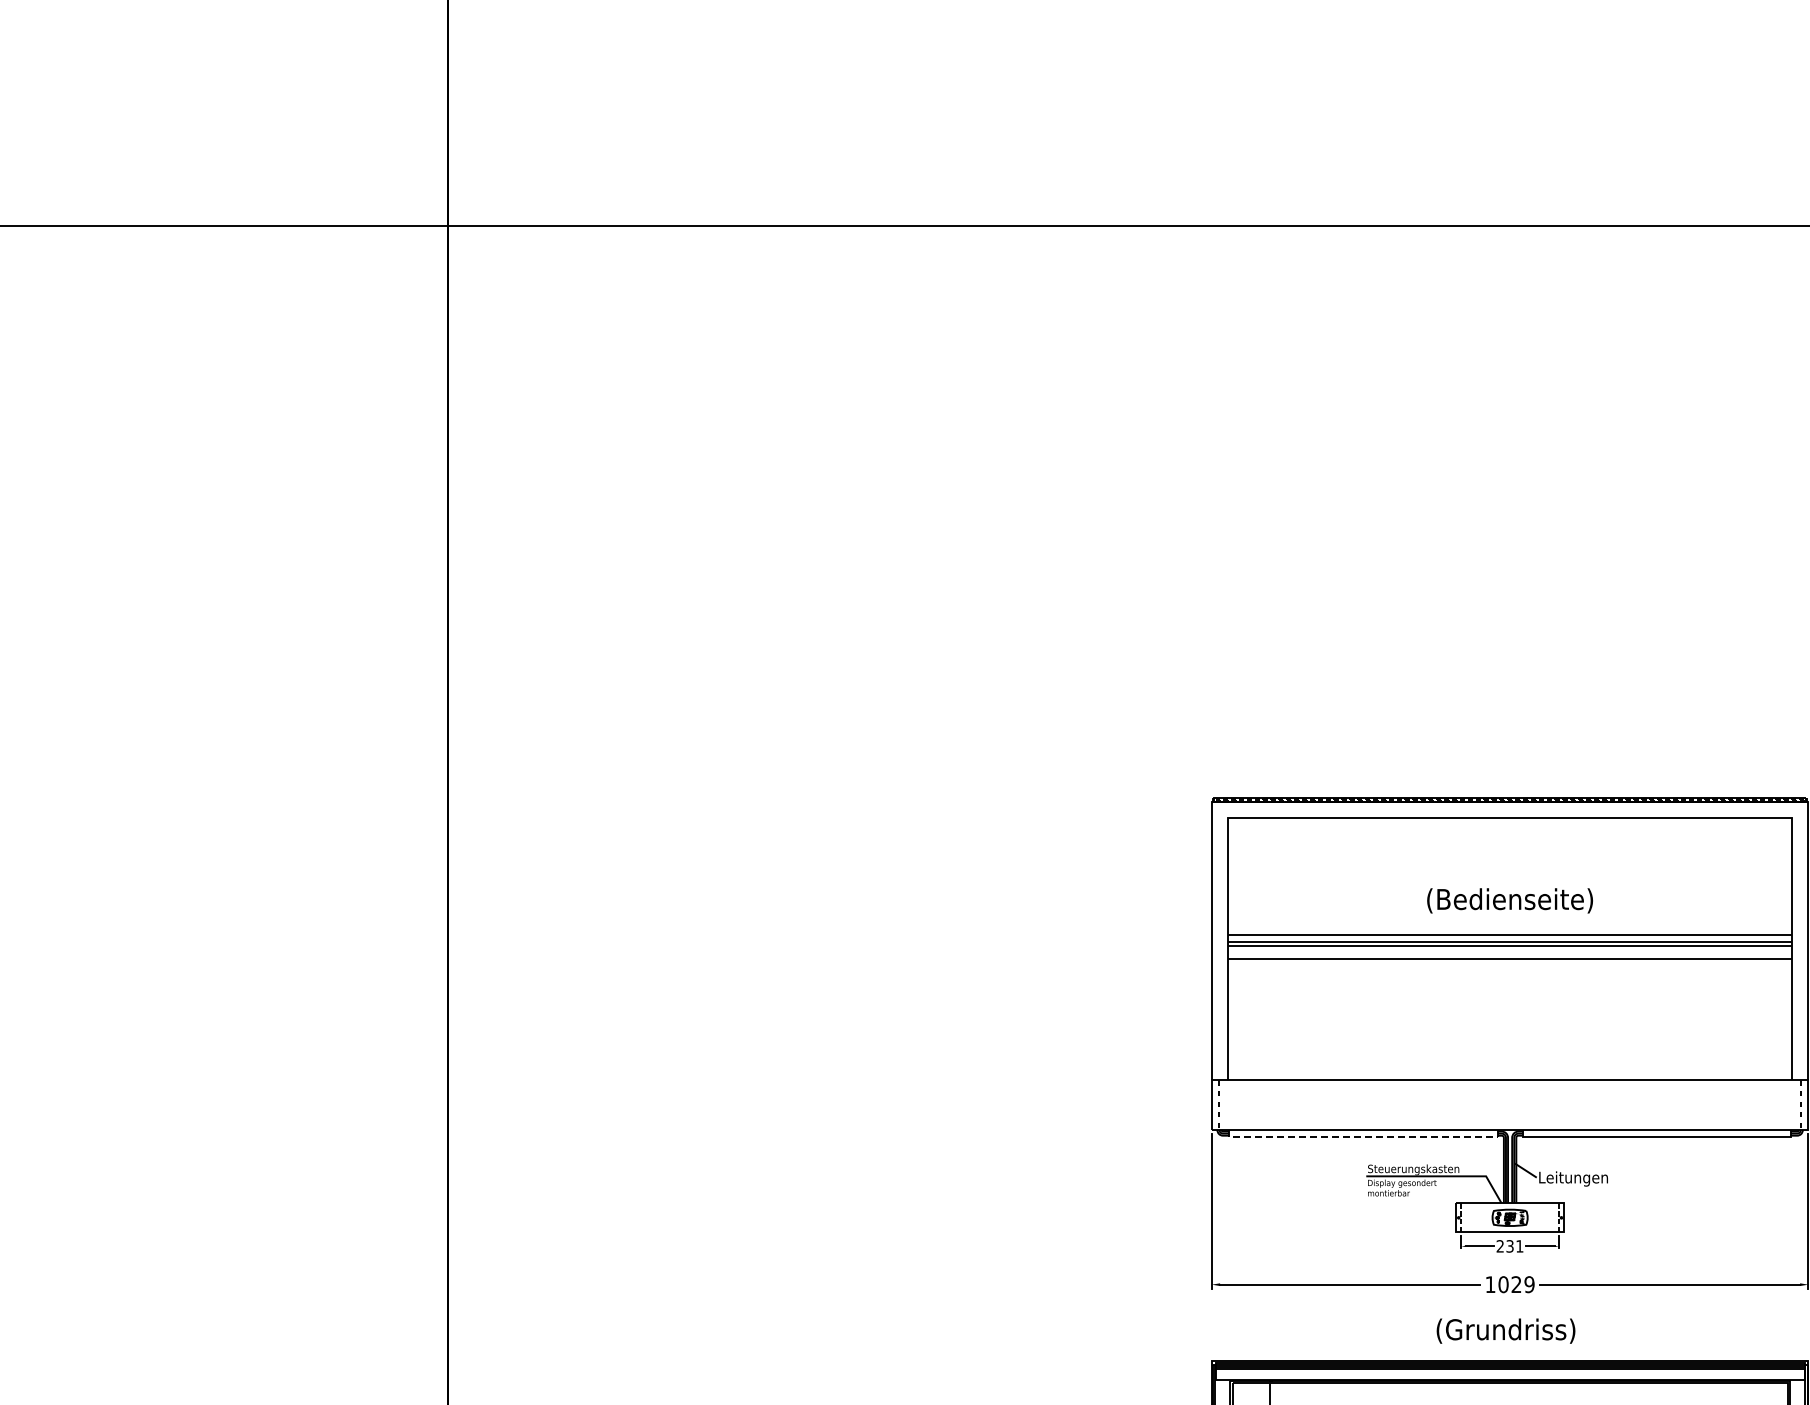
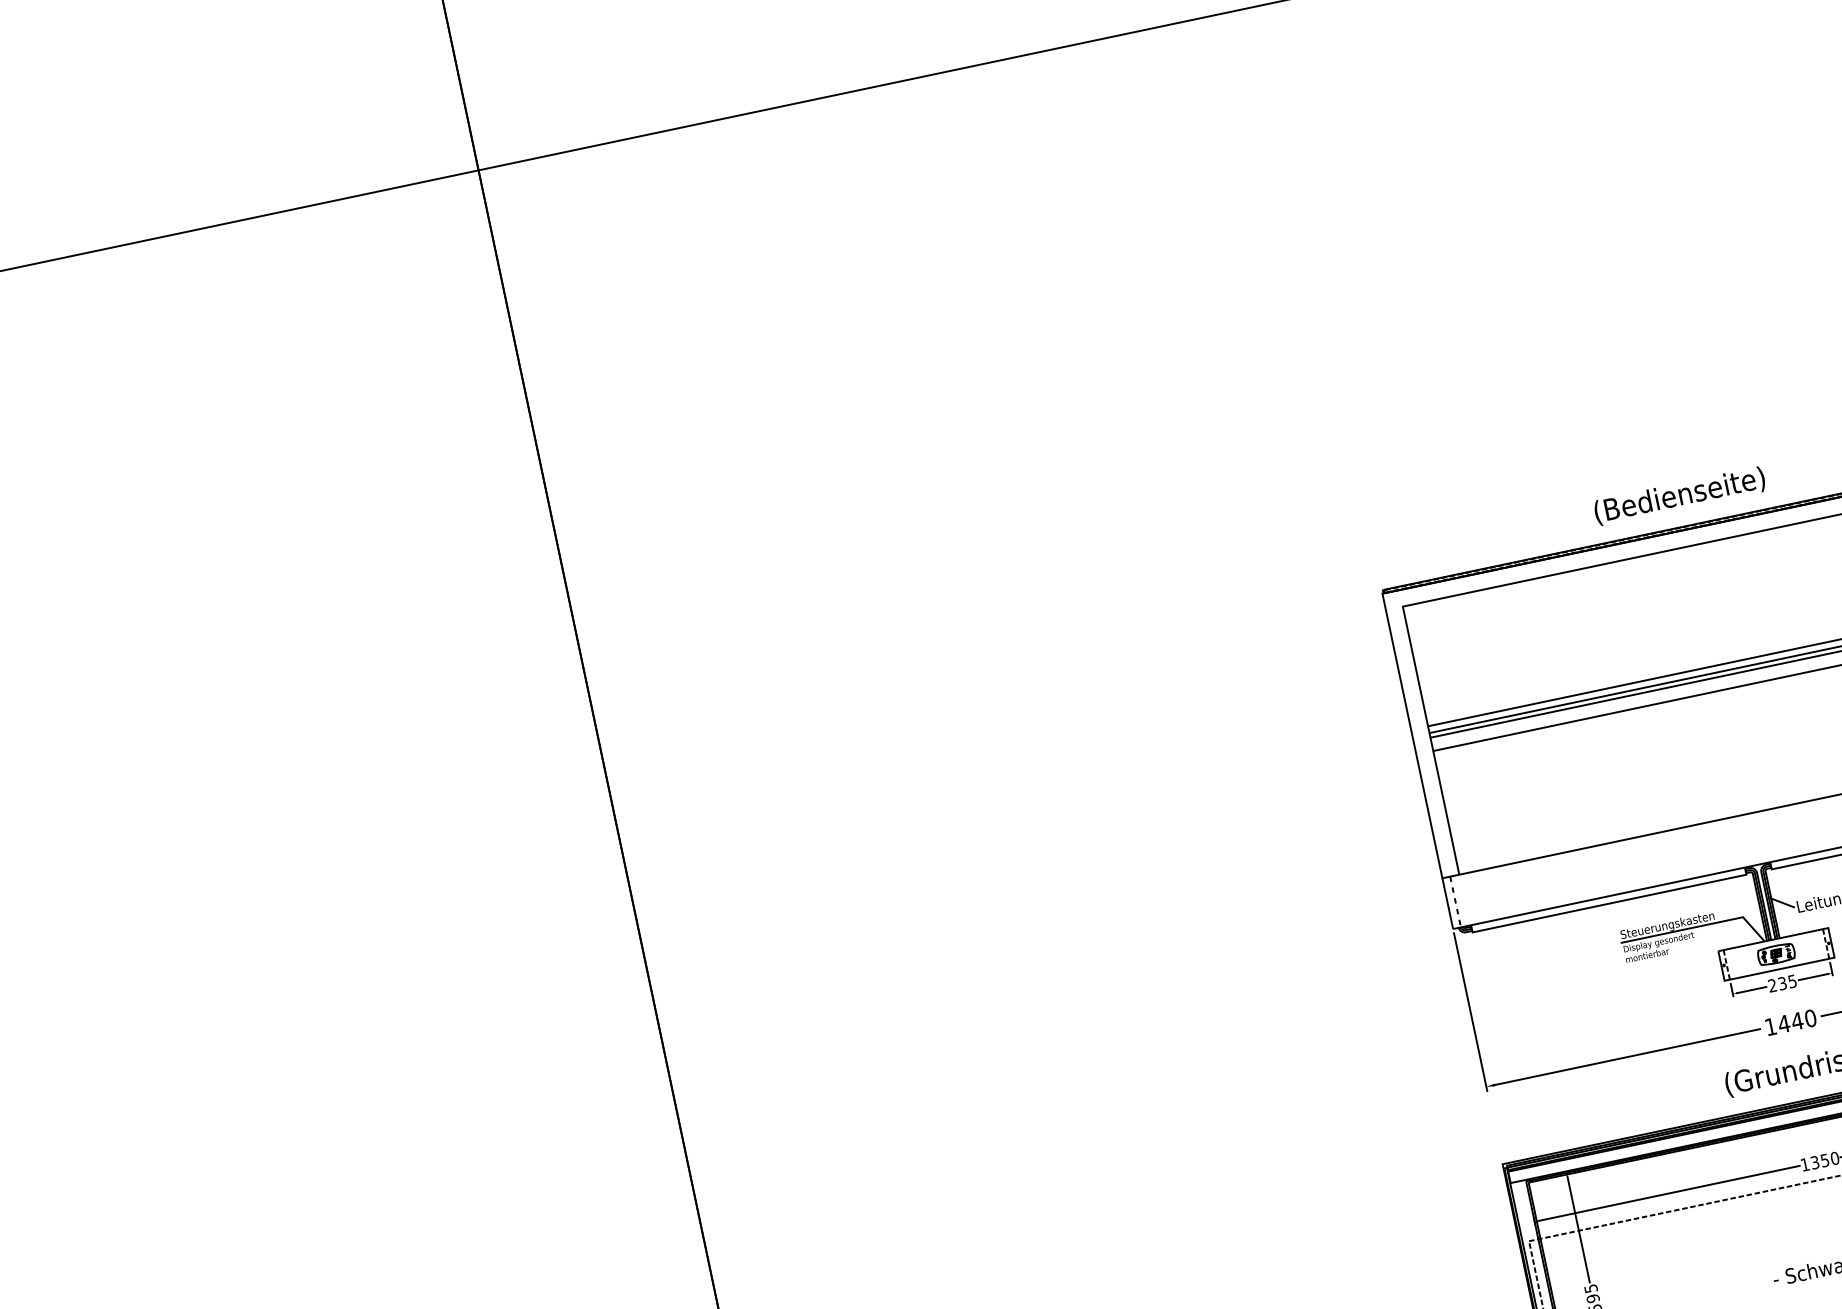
text: (1509, 900) -> (1679, 495), moved
line: (1364, 1137) -> (1610, 903), dashed -> solid
text: (1519, 1246) -> (1792, 981), 231 -> 235
text: (1516, 1284) -> (1797, 1021), 1029 -> 1440

